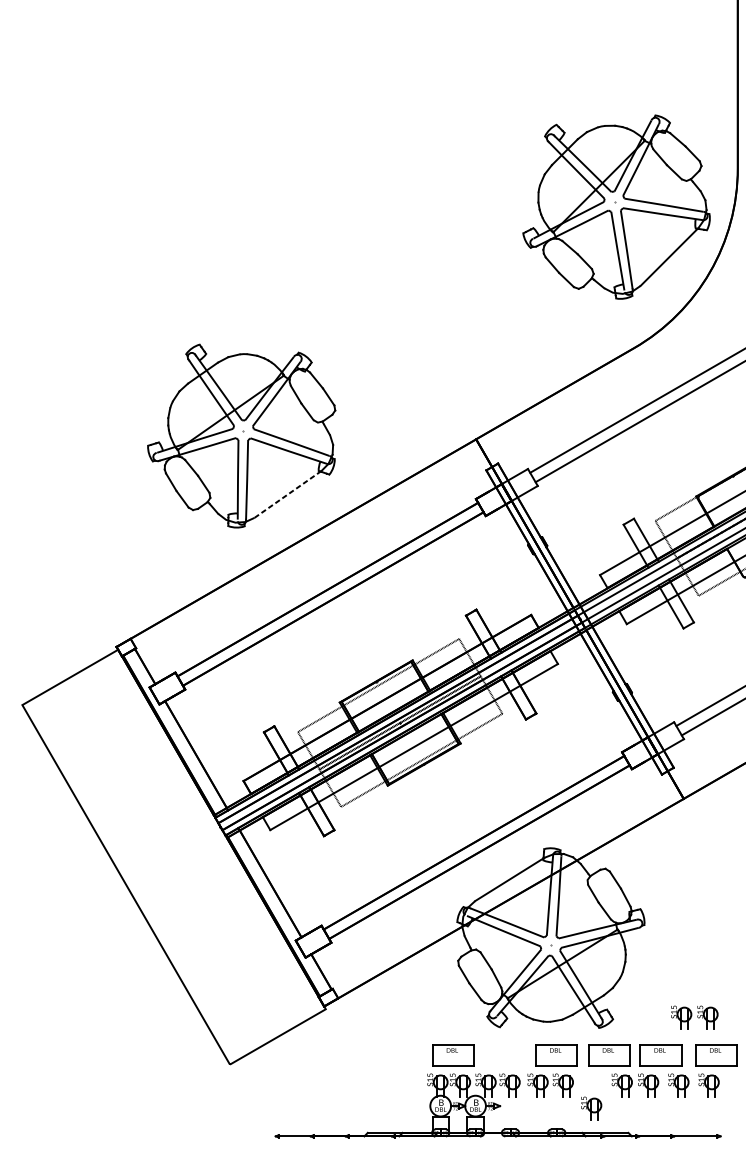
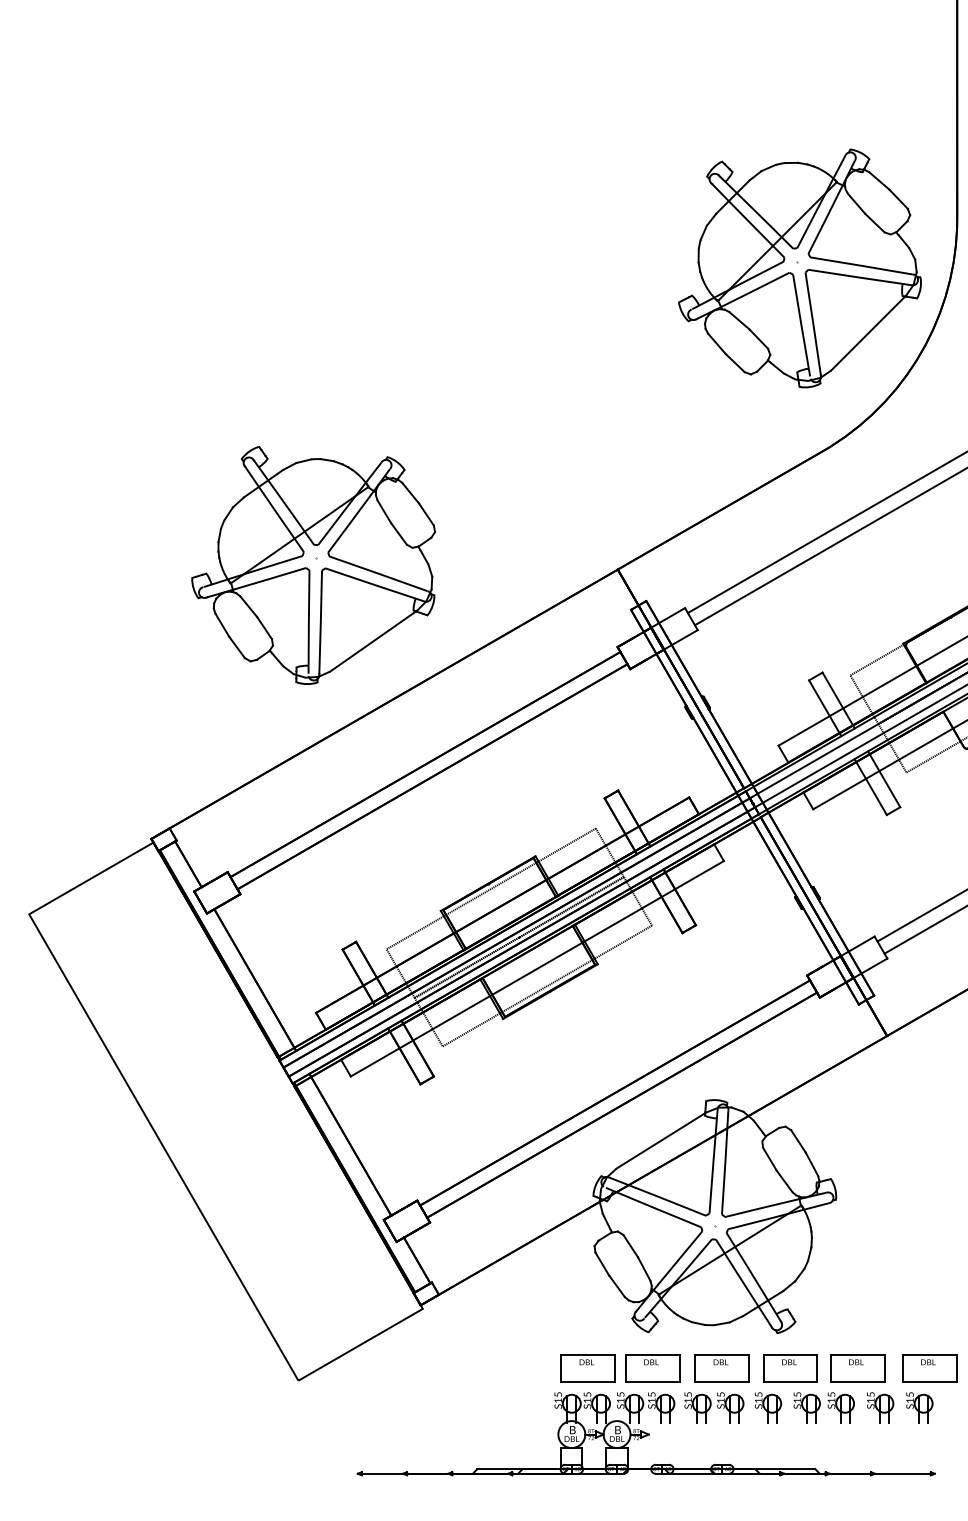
line: (288, 493) -> (374, 640), dashed -> solid
part: (694, 1017) -> (900, 1319), removed
part: (502, 1055) -> (652, 1368), added
part: (591, 1108) -> (768, 1407), moved

